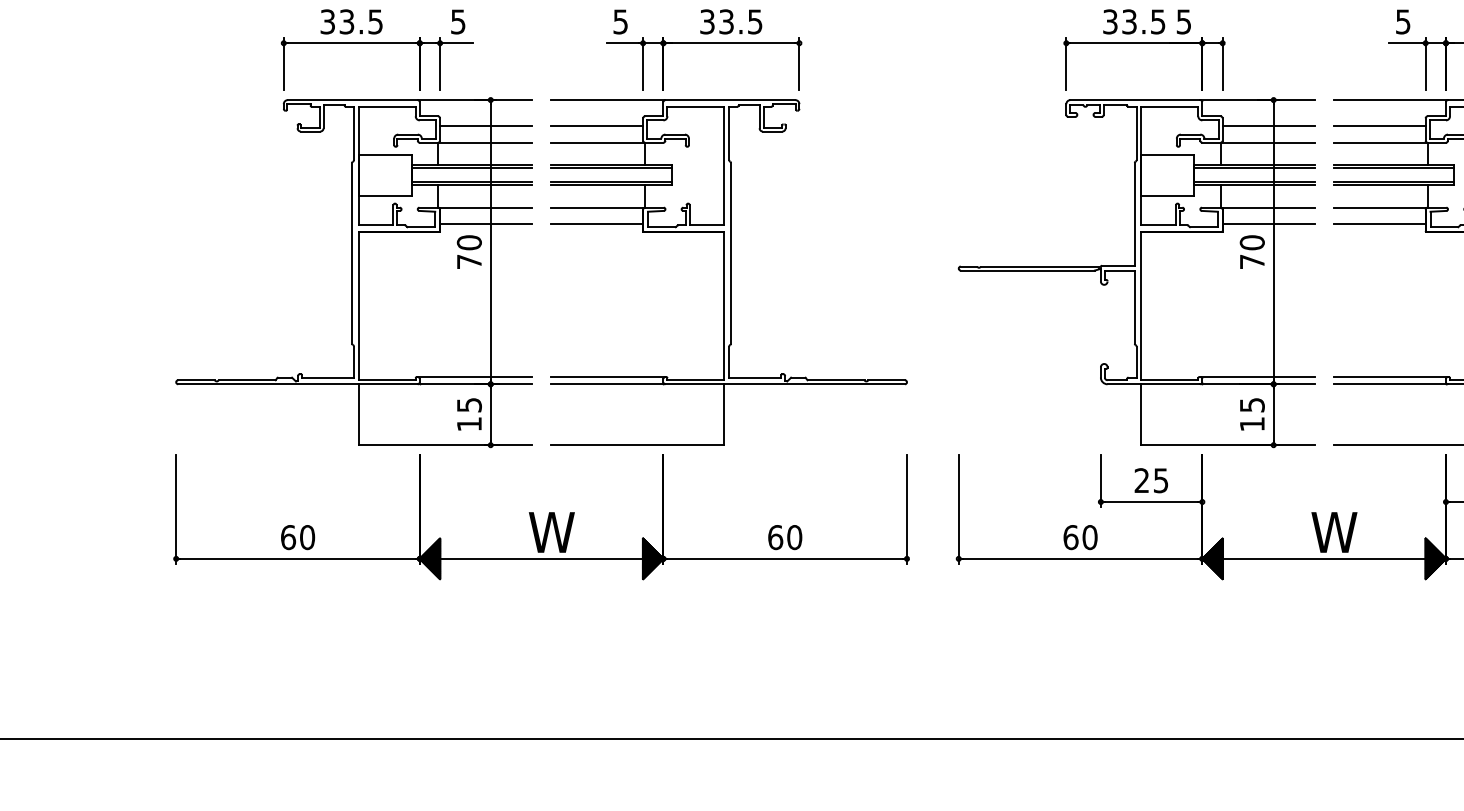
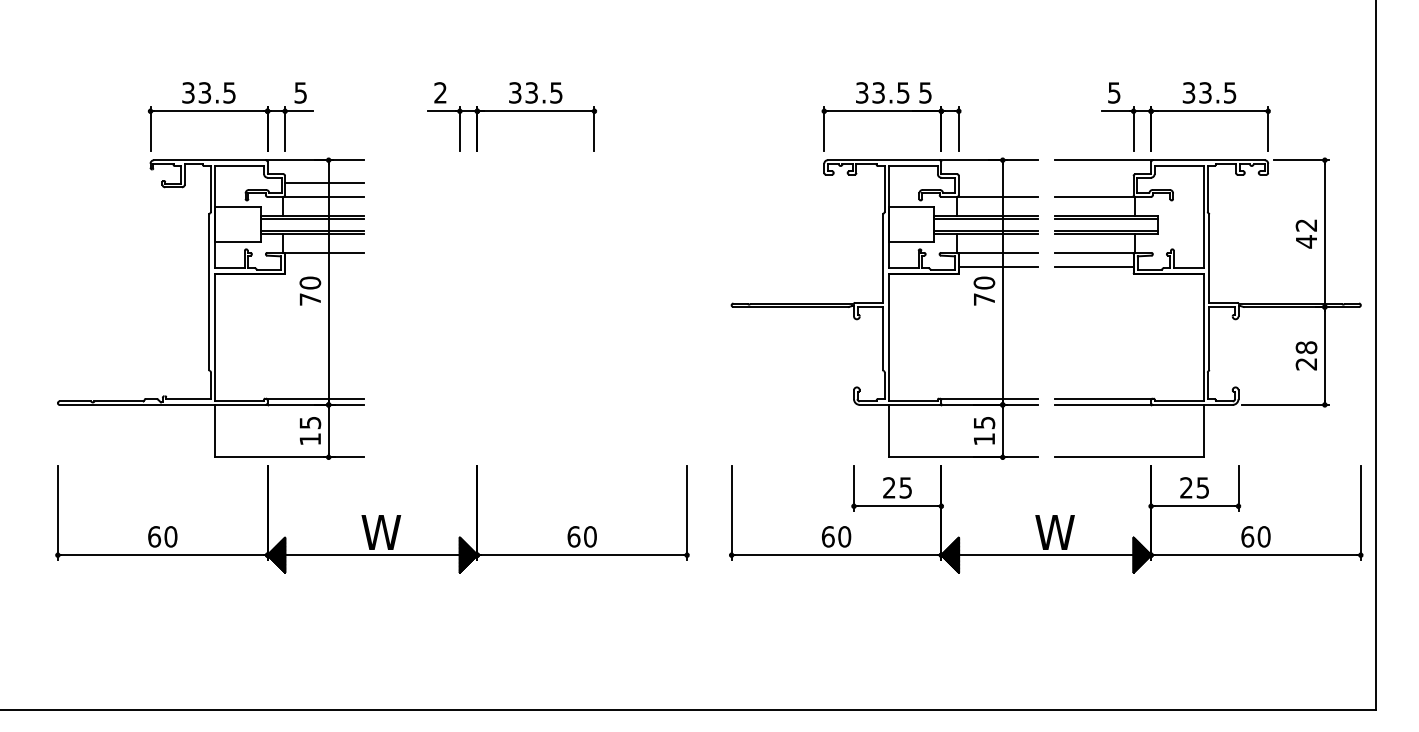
text: (620, 21) -> (440, 92), 5 -> 2
line: (1267, 125) -> (997, 182), removed
line: (1379, 125) -> (1093, 182), removed
line: (485, 223) -> (324, 266), removed
part: (728, 272) -> (533, 308), removed

